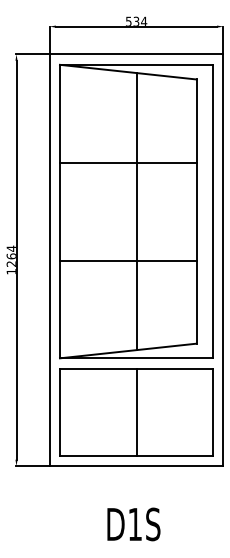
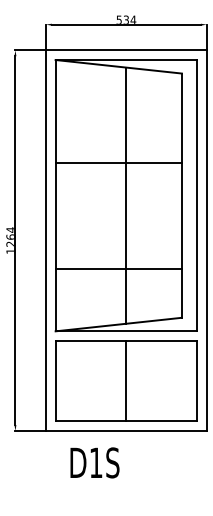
line: (127, 162) -> (118, 162), moved
line: (127, 261) -> (118, 269), moved
text: (133, 524) -> (94, 462), moved

